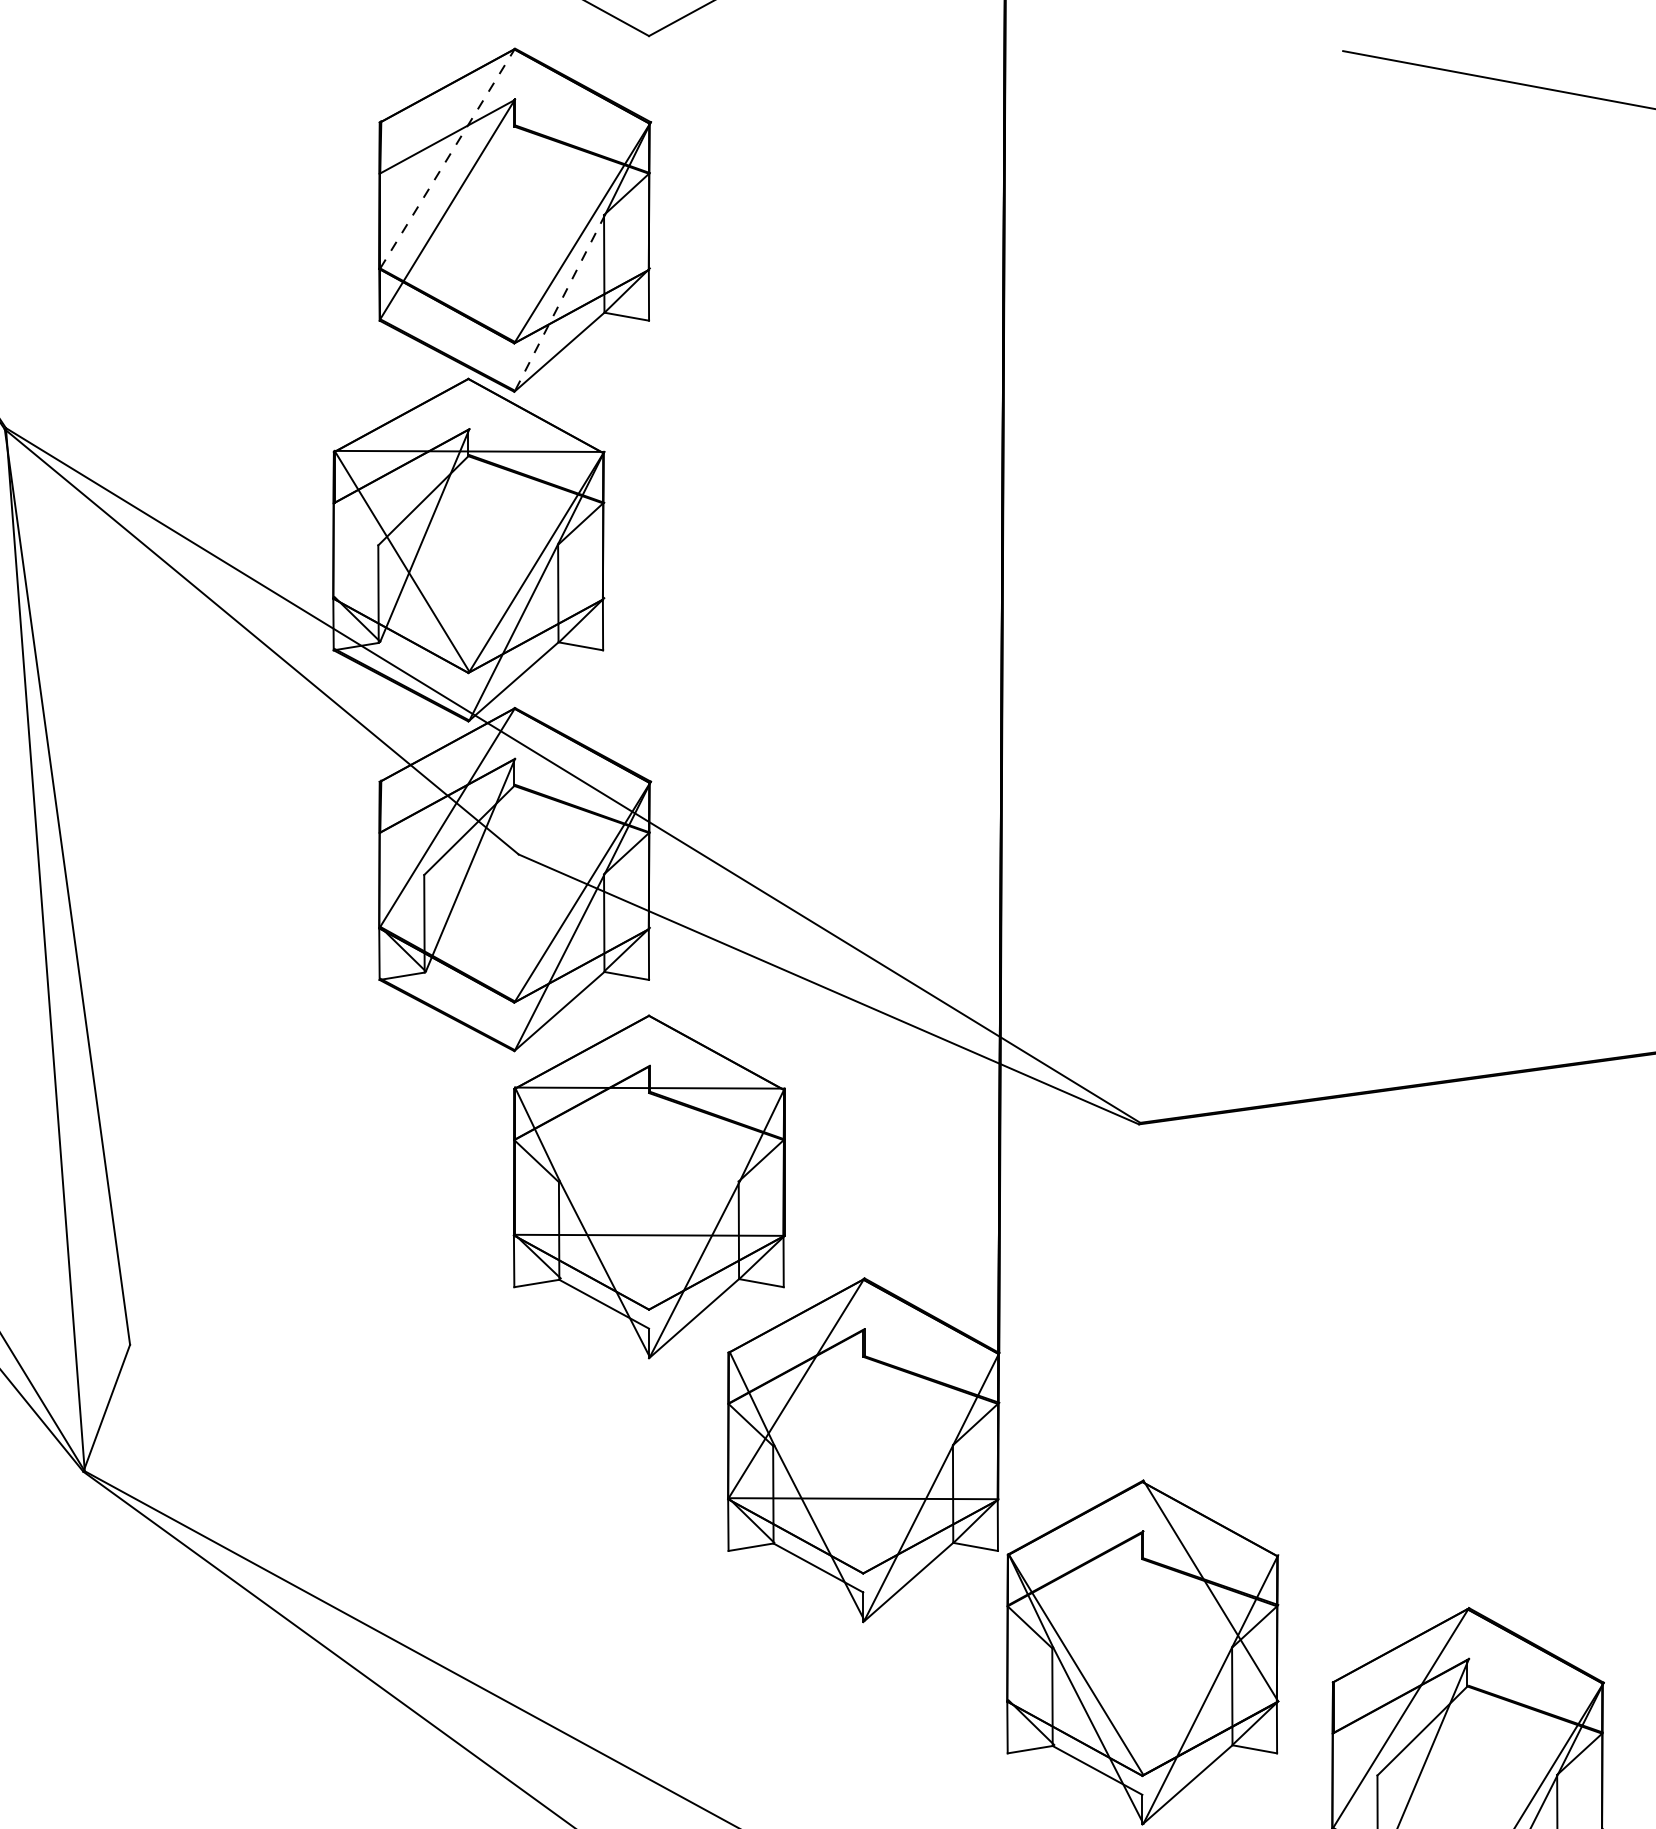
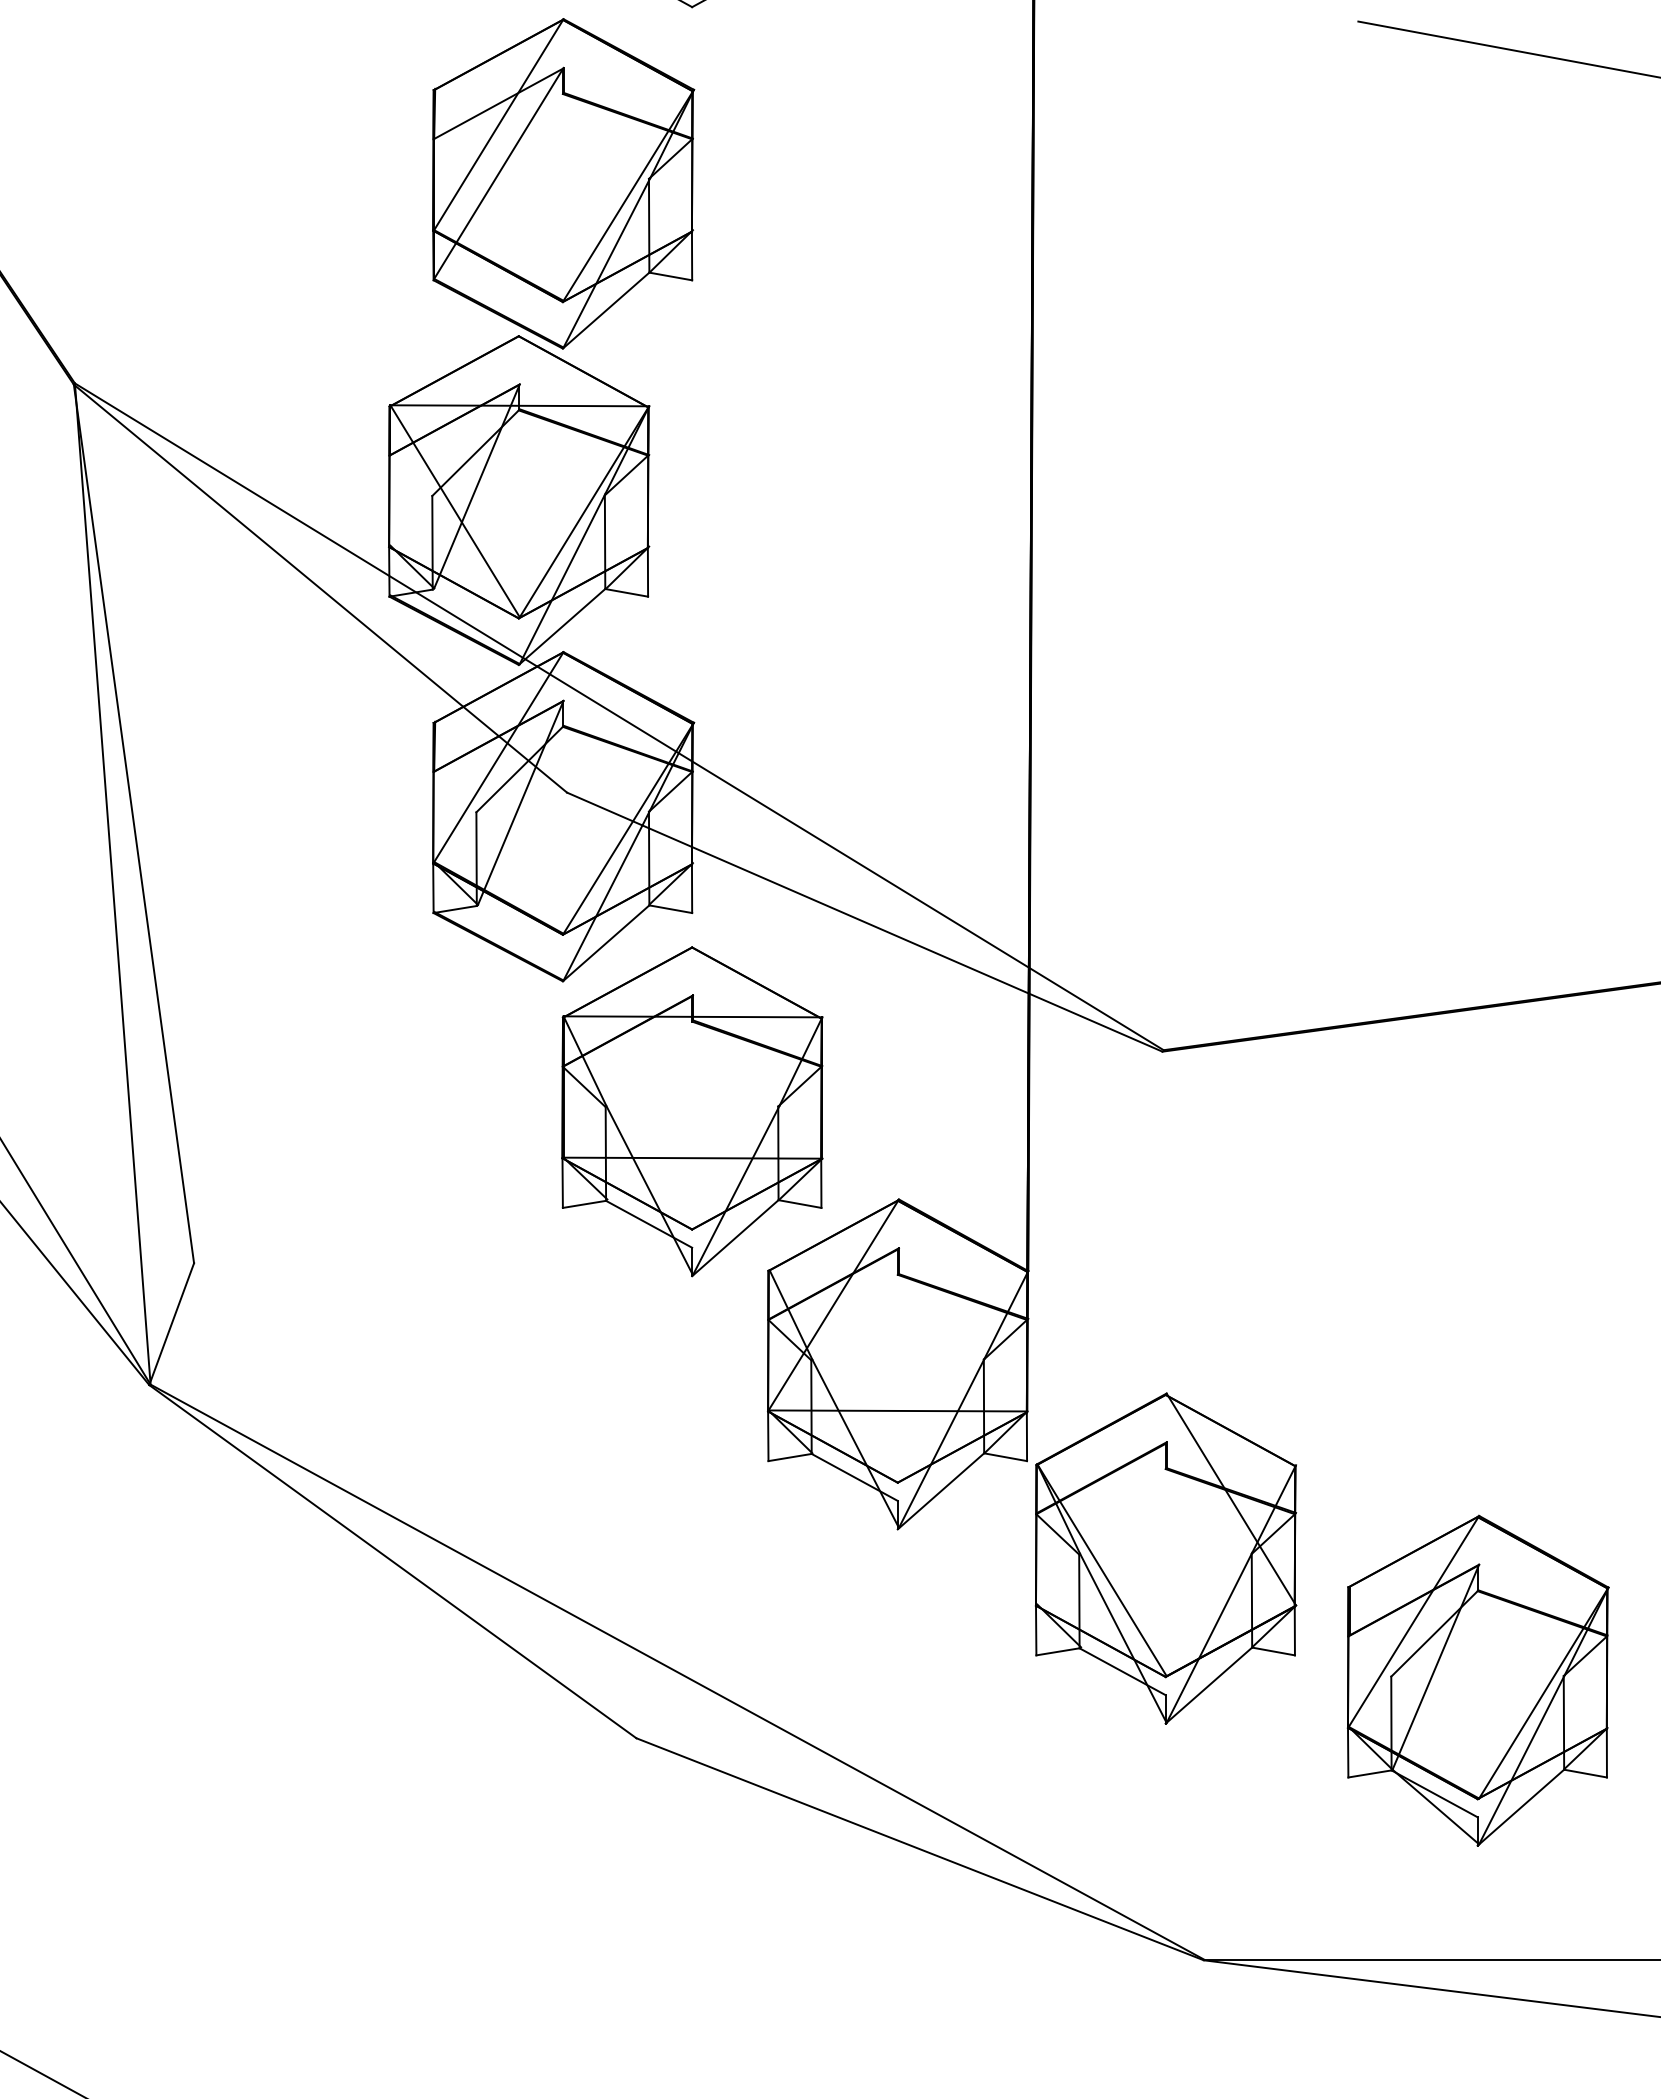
line: (447, 158) -> (498, 124), dashed -> solid
line: (559, 303) -> (606, 263), dashed -> solid

